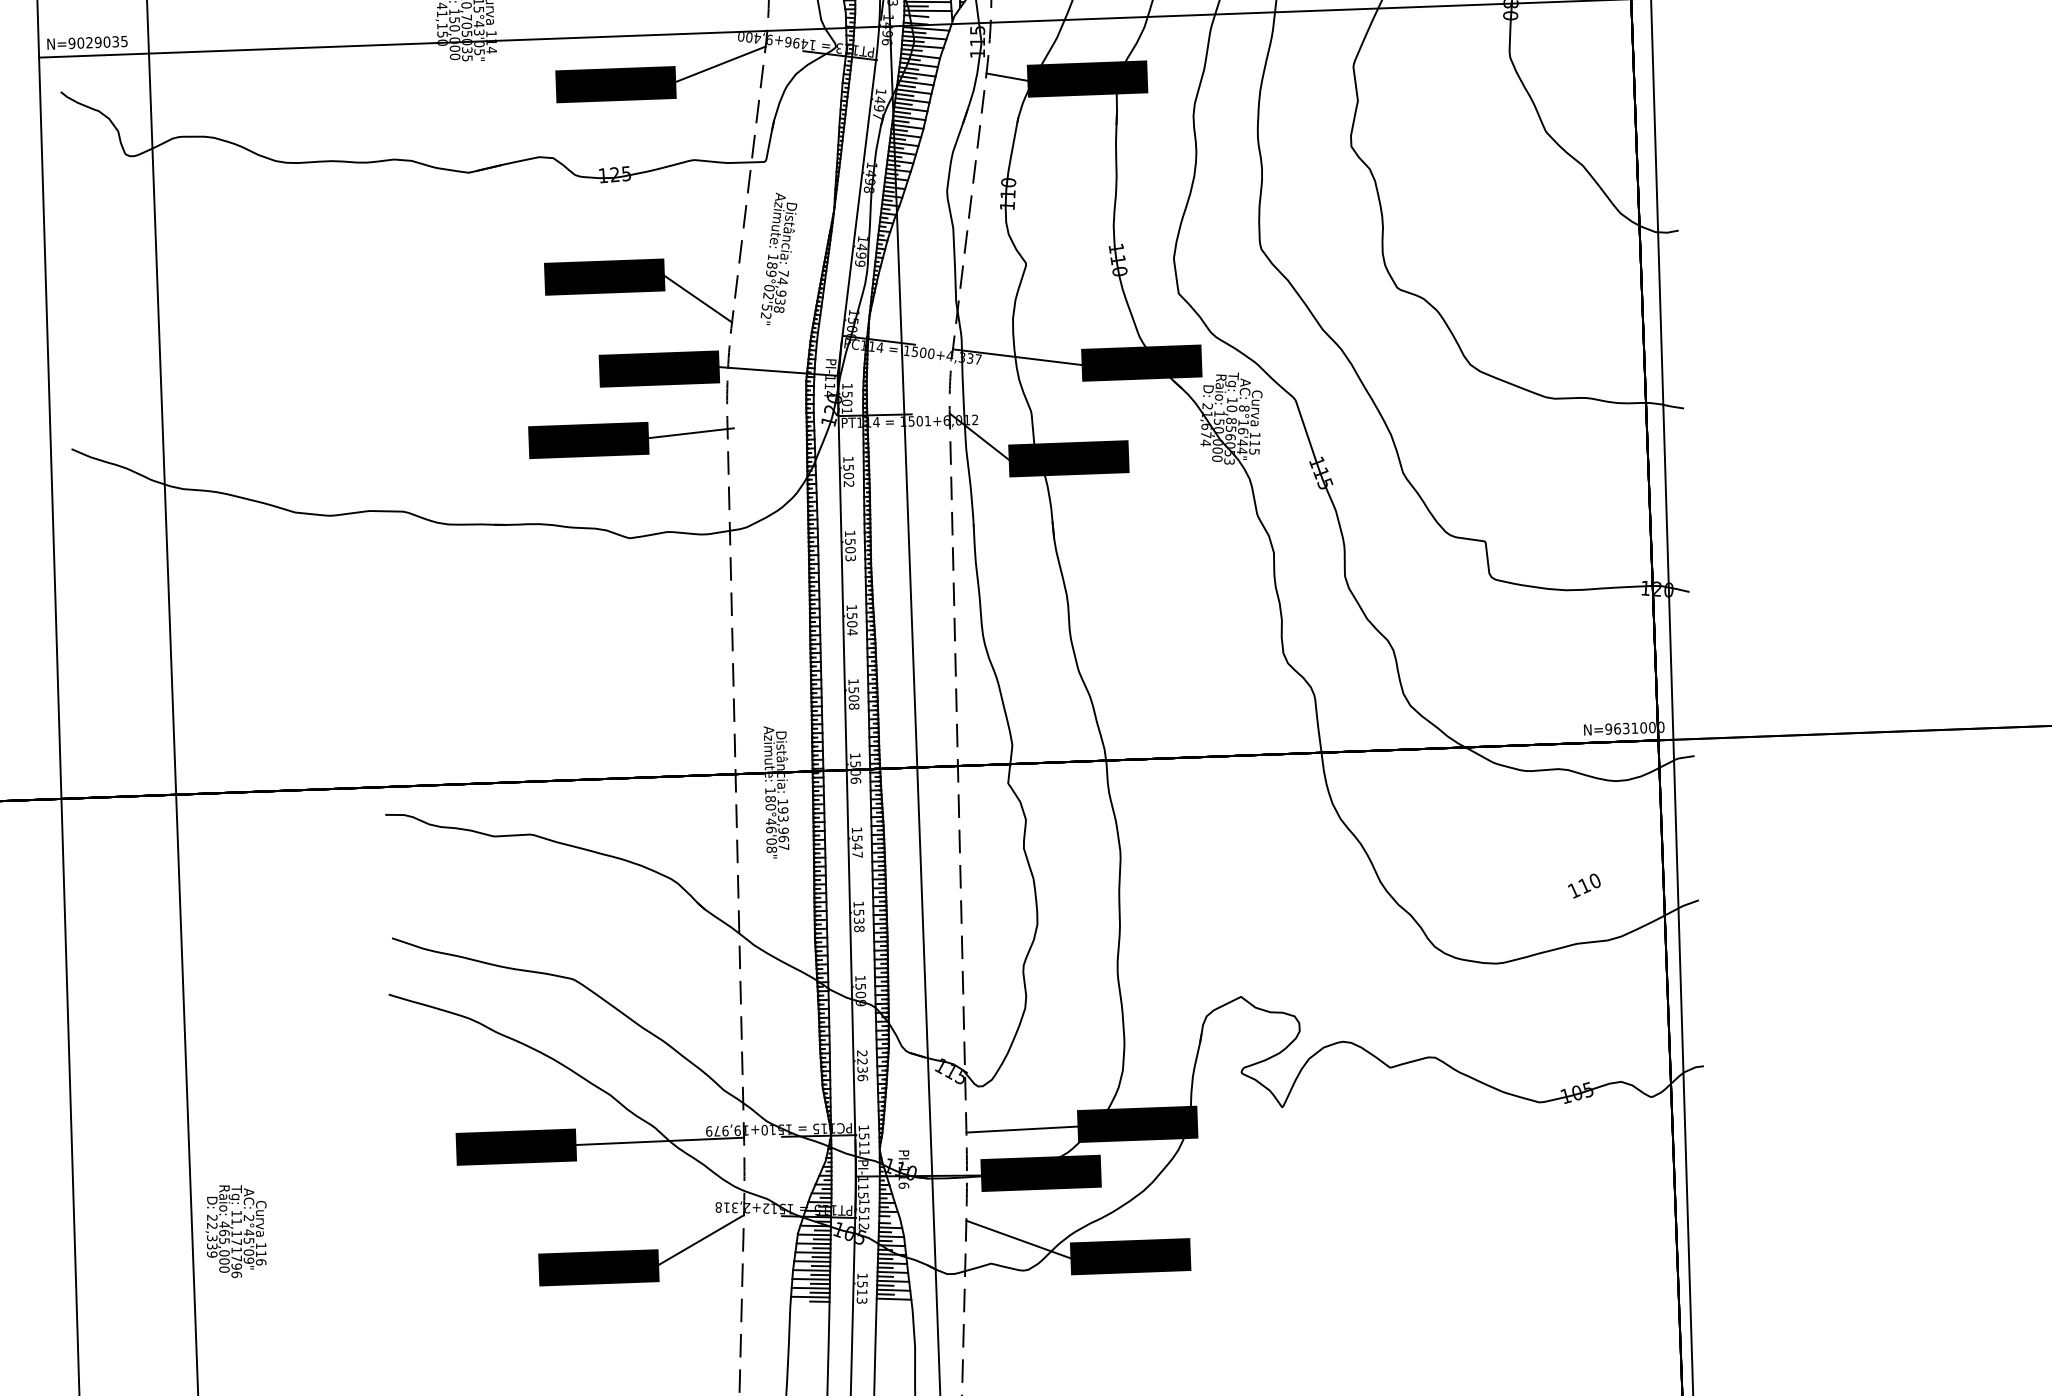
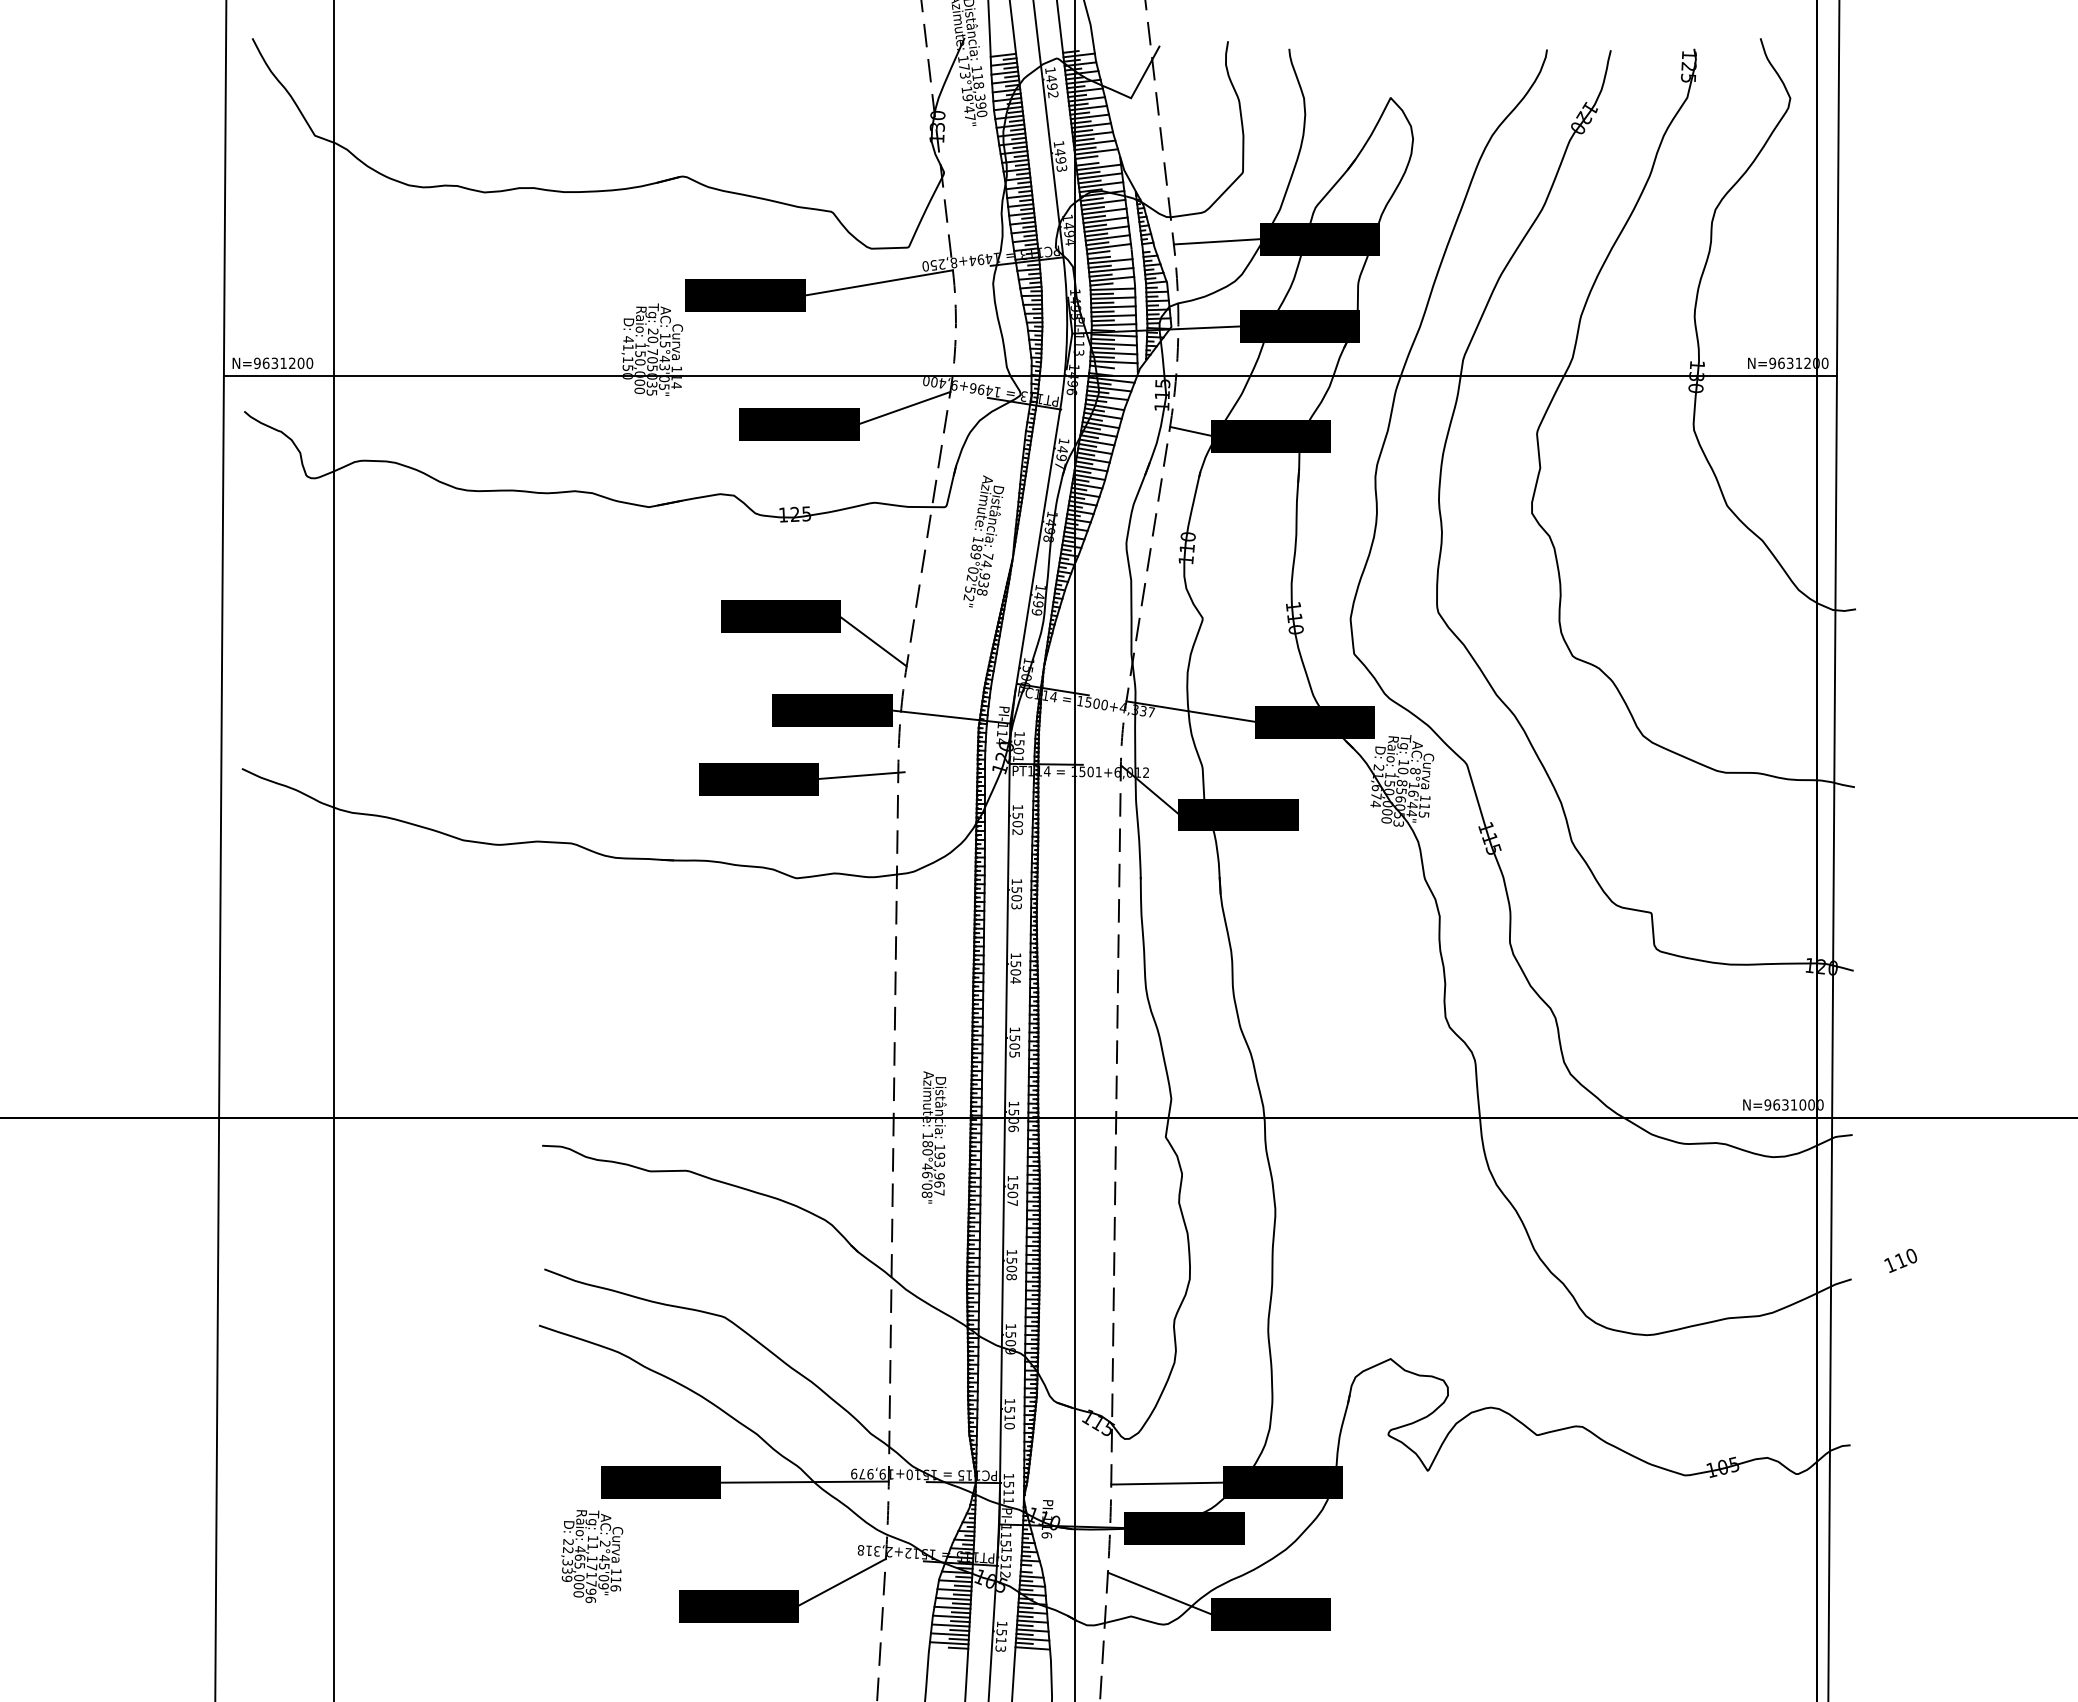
text: (103, 42) -> (288, 363), N=9029035 -> N=9631200
text: (778, 258) -> (983, 541), moved
text: (854, 706) -> (1014, 1054), 1508 -> 1505
text: (857, 846) -> (1012, 1194), 1547 -> 1507
text: (1584, 885) -> (1900, 1260), moved
text: (858, 920) -> (1011, 1268), 1538 -> 1508
text: (862, 1065) -> (1009, 1413), 2236 -> 1510
text: (236, 1231) -> (592, 1556), moved

